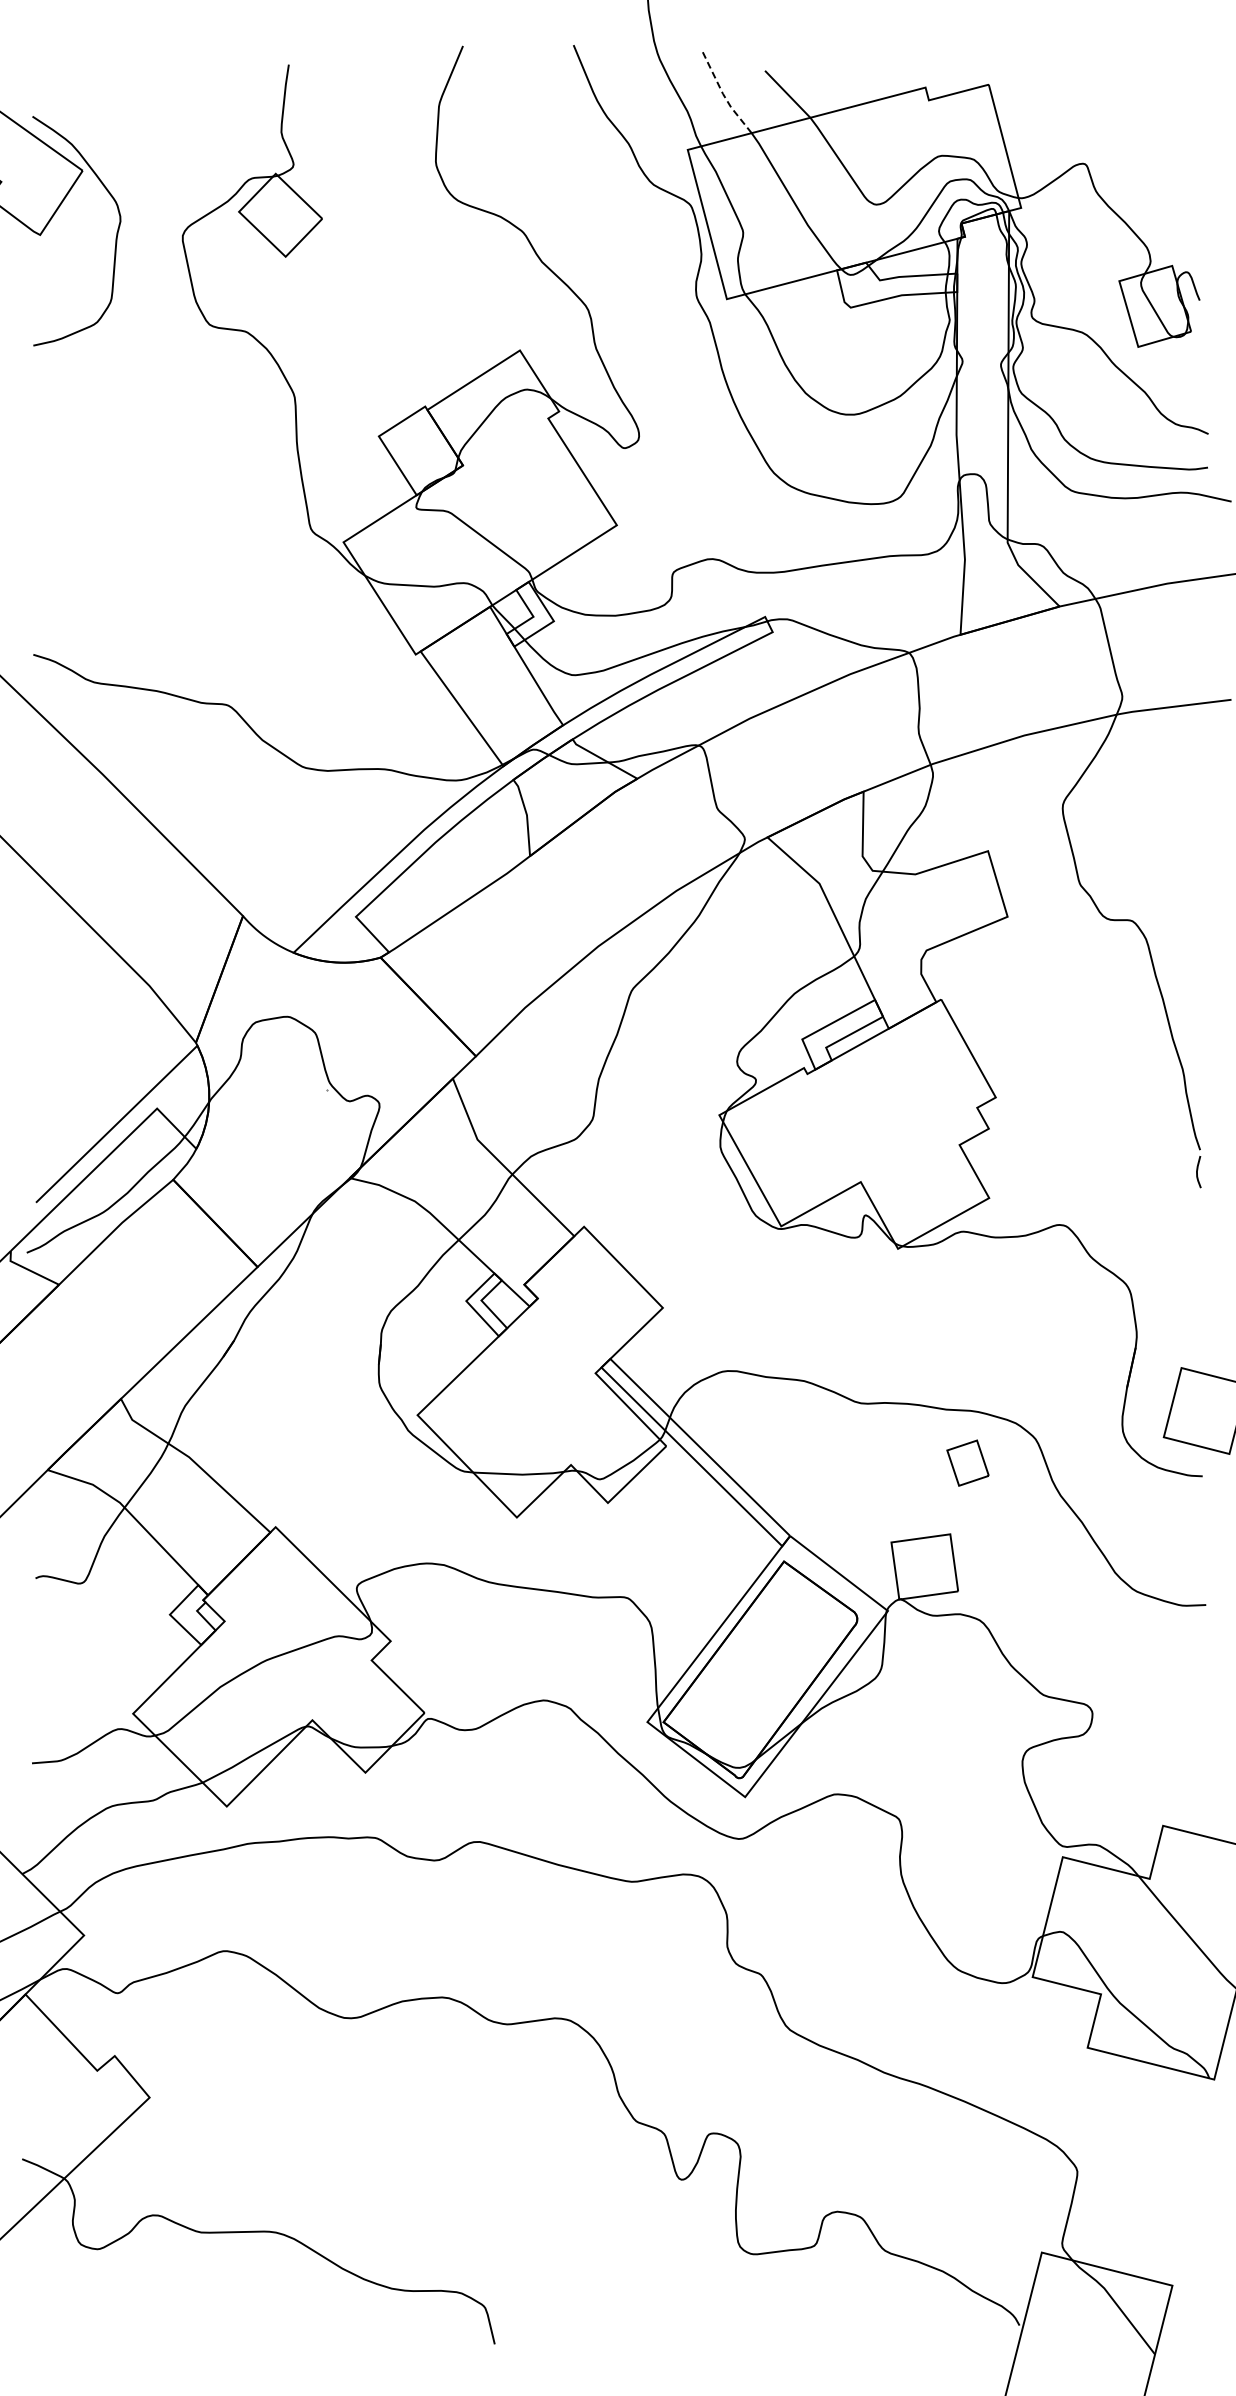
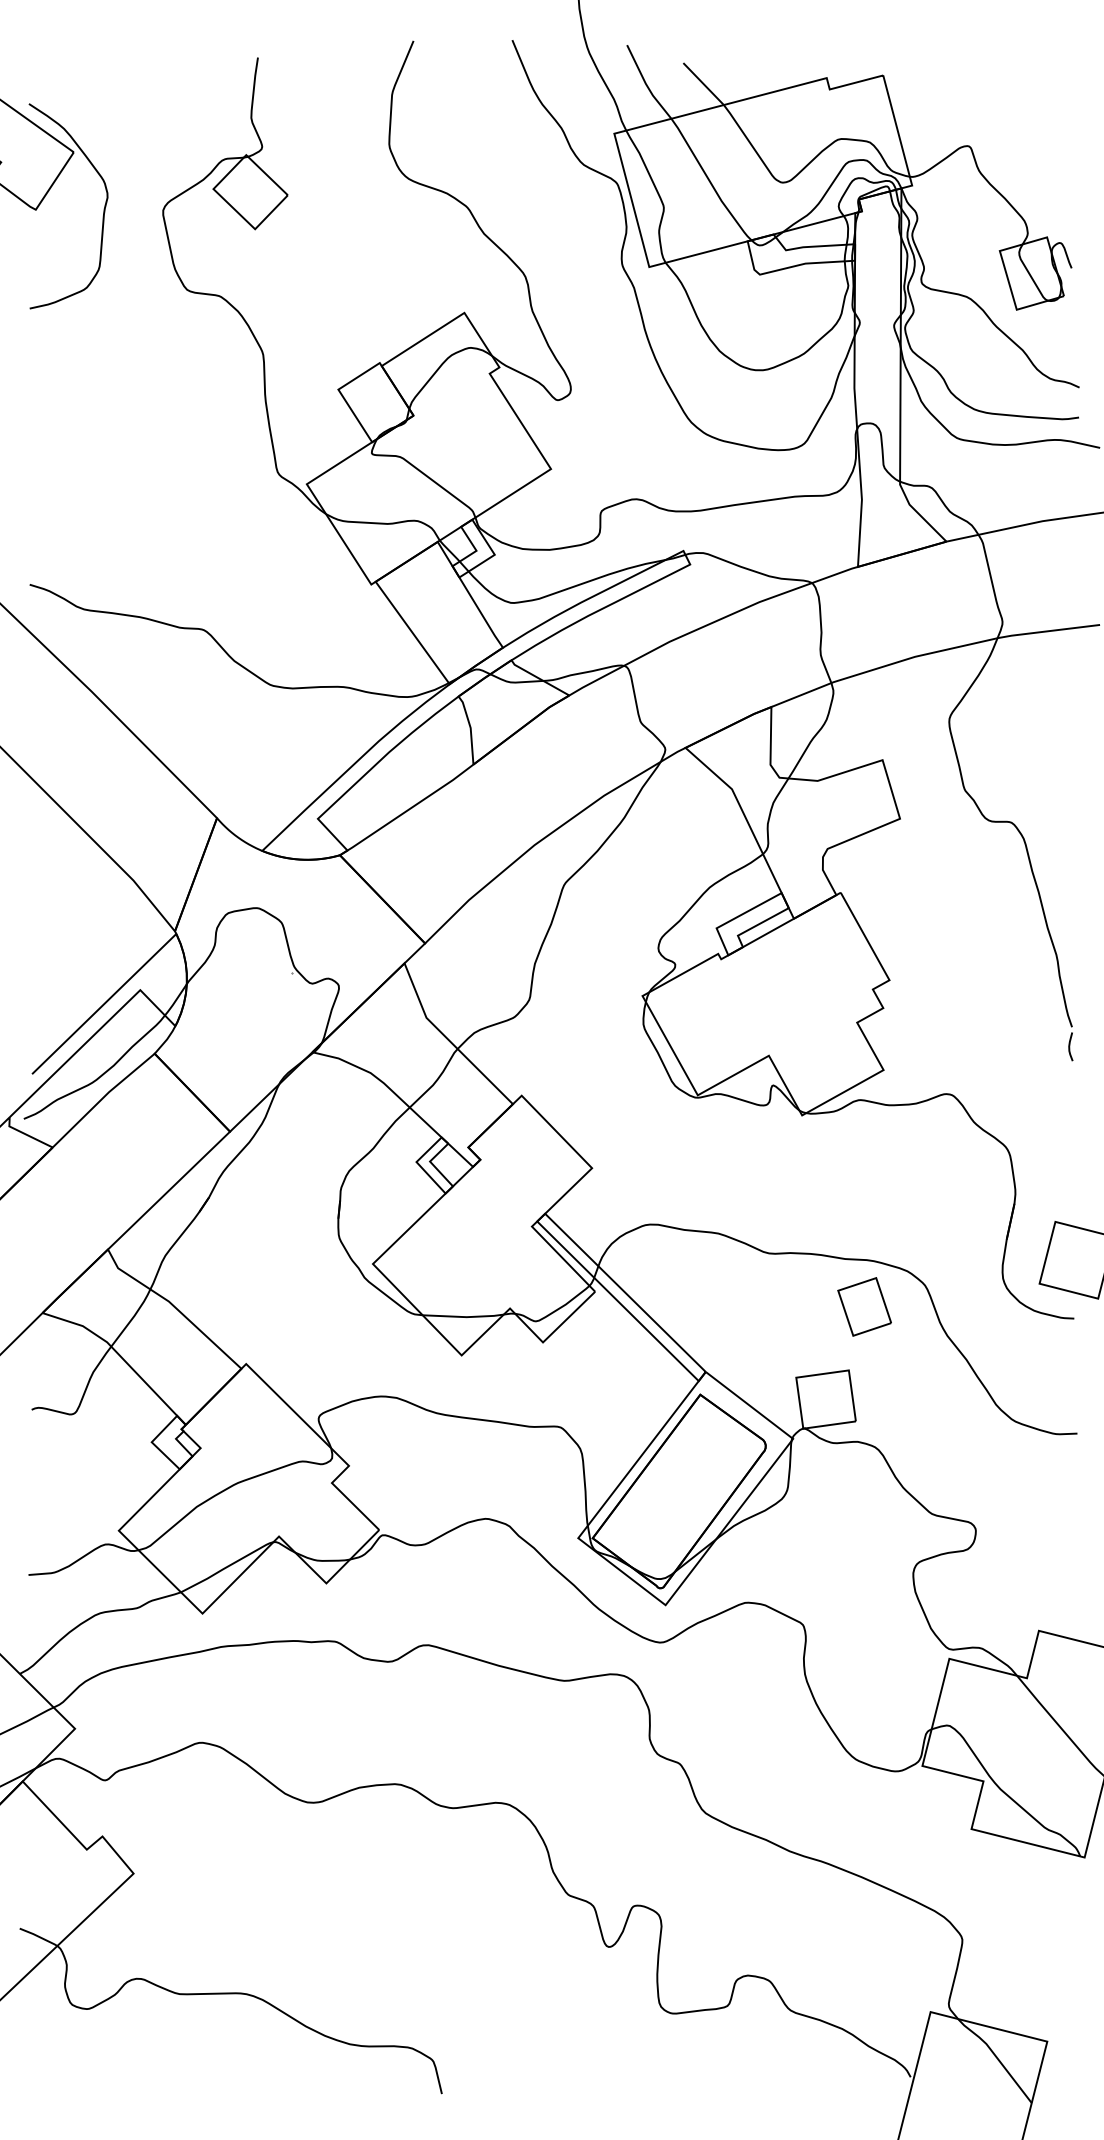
line: (723, 93) -> (646, 83), dashed -> solid
part: (967, 1462) -> (864, 1306), size x1.43

